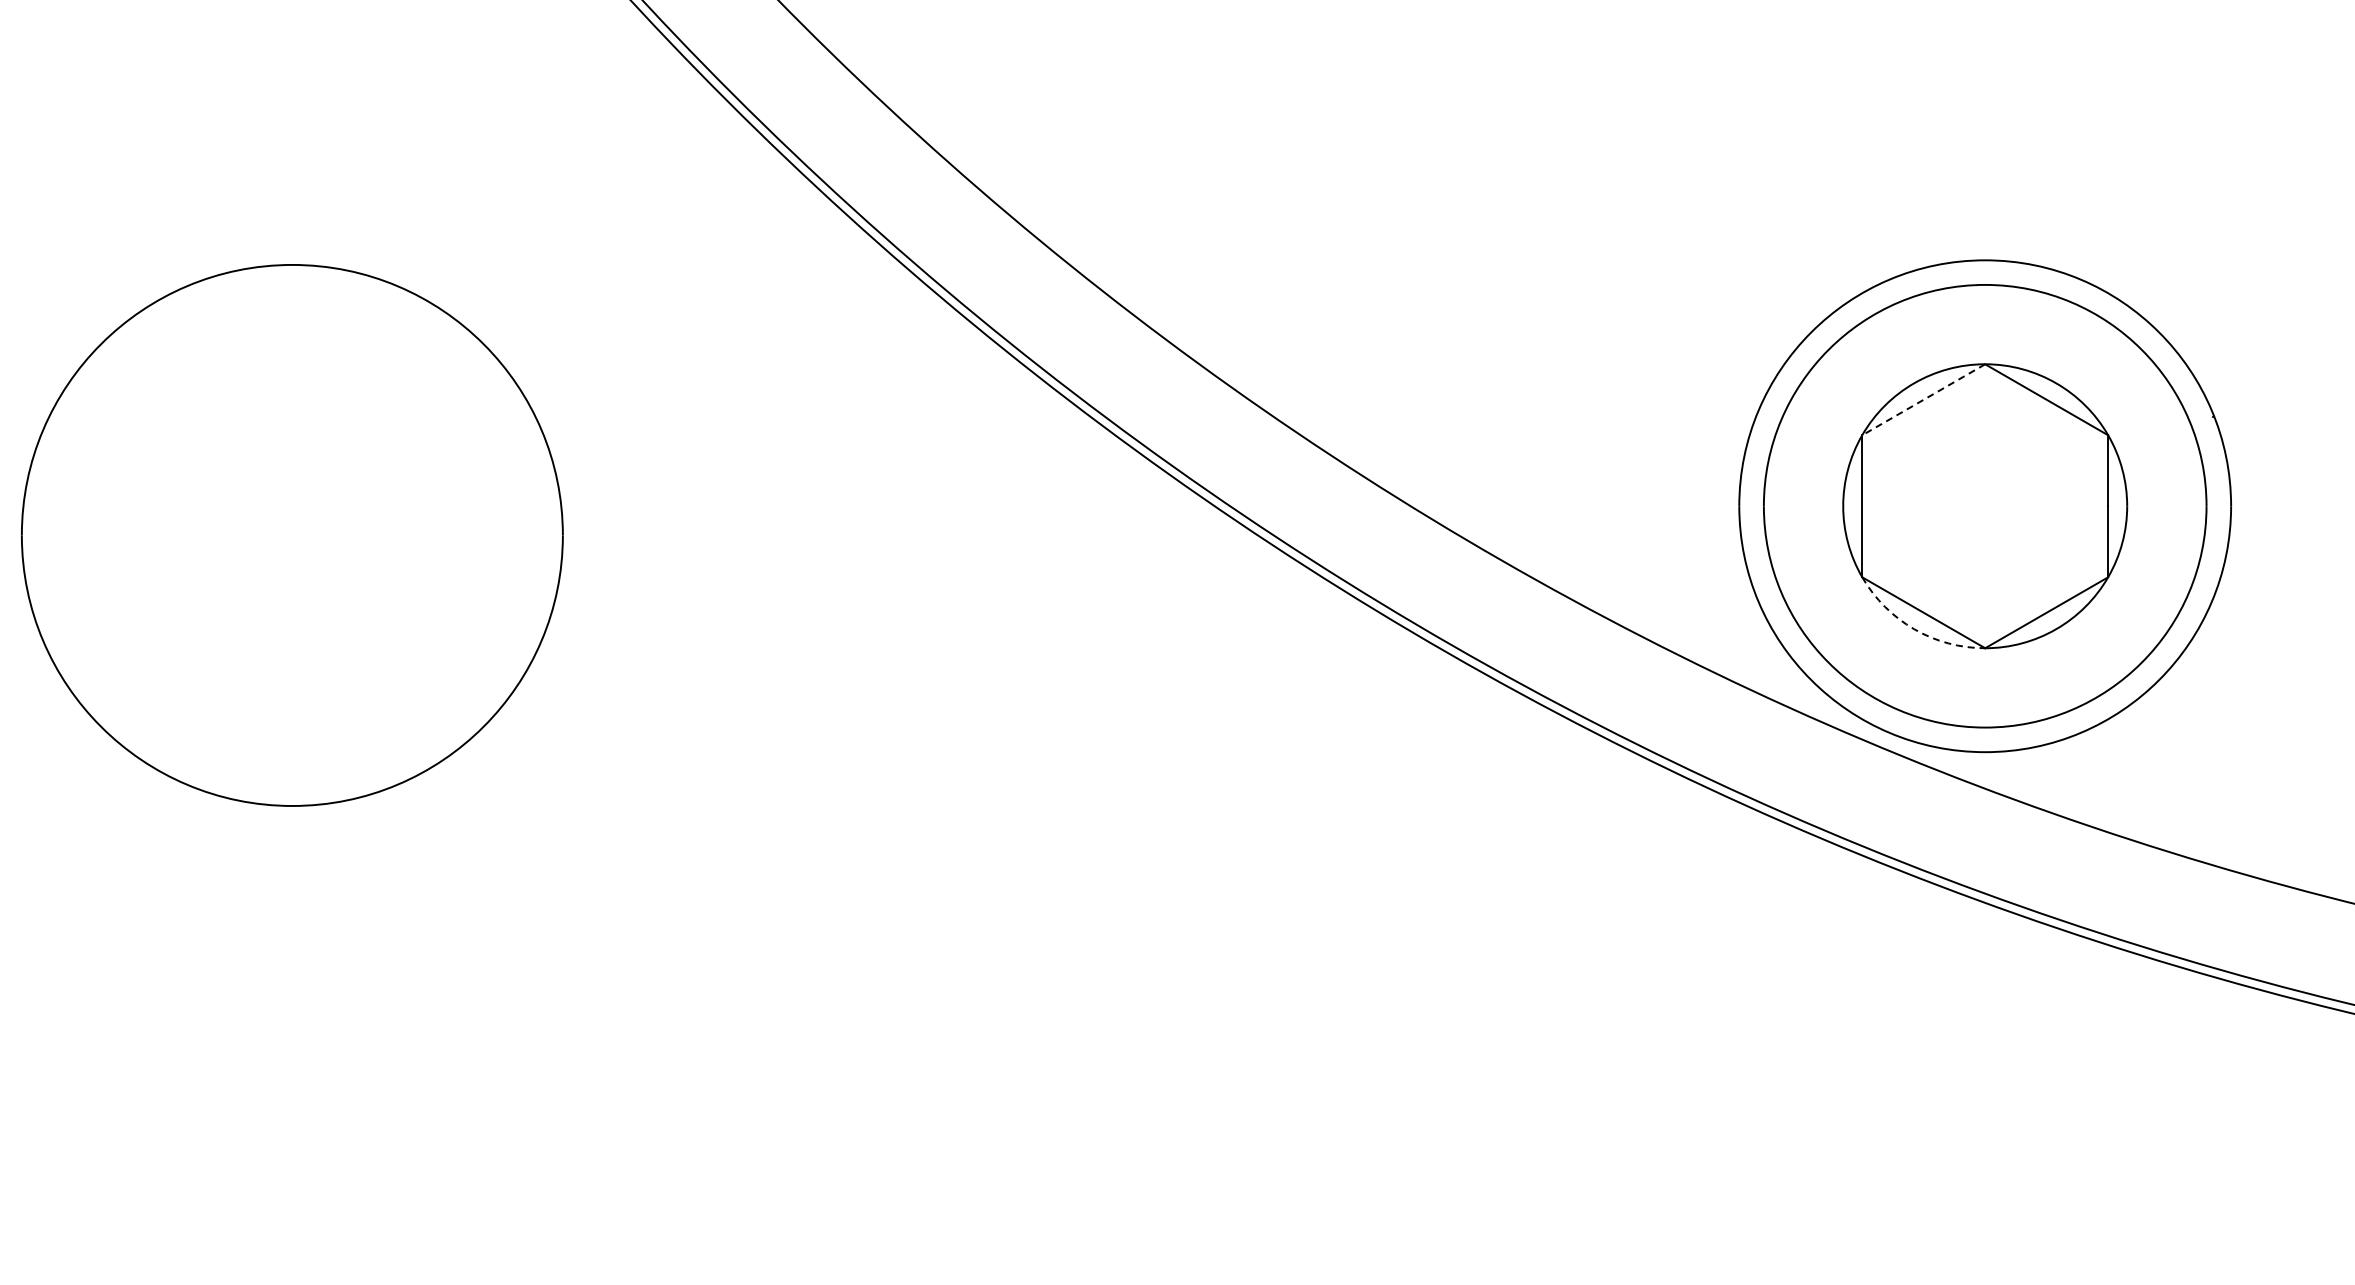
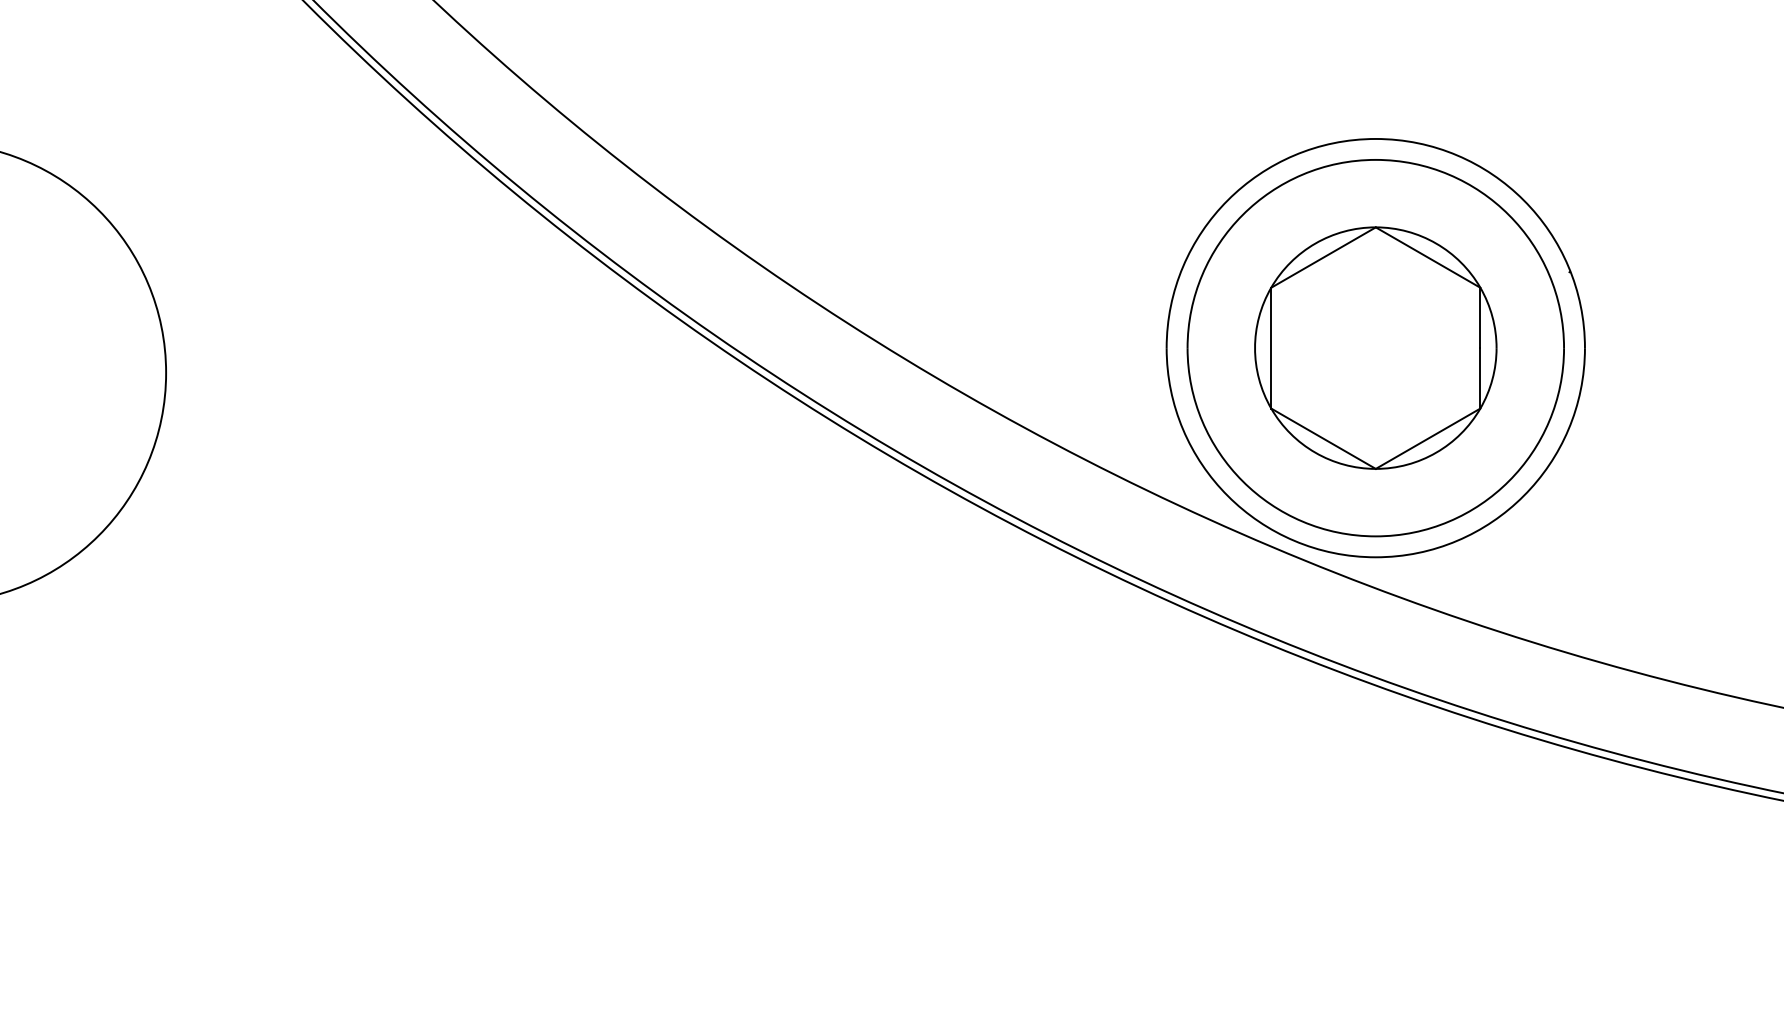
line: (1923, 399) -> (1323, 257), dashed -> solid
arc: (1914, 629) -> (1315, 452), dashed -> solid

